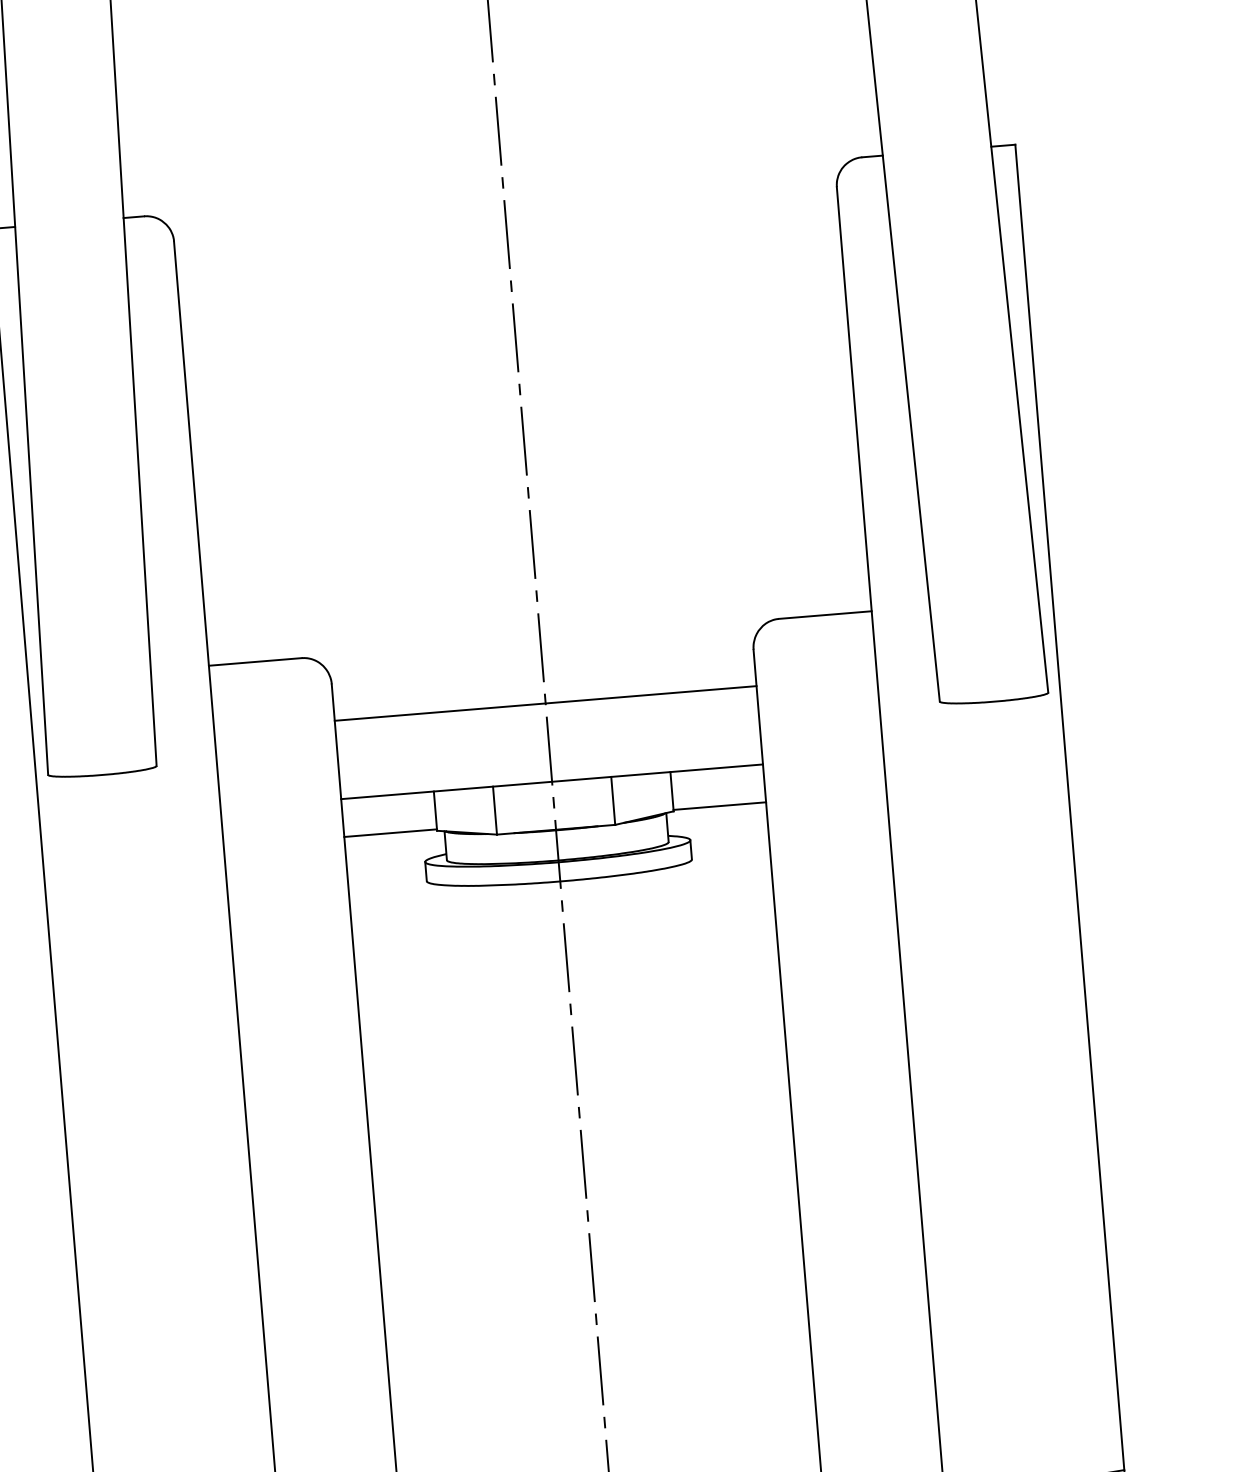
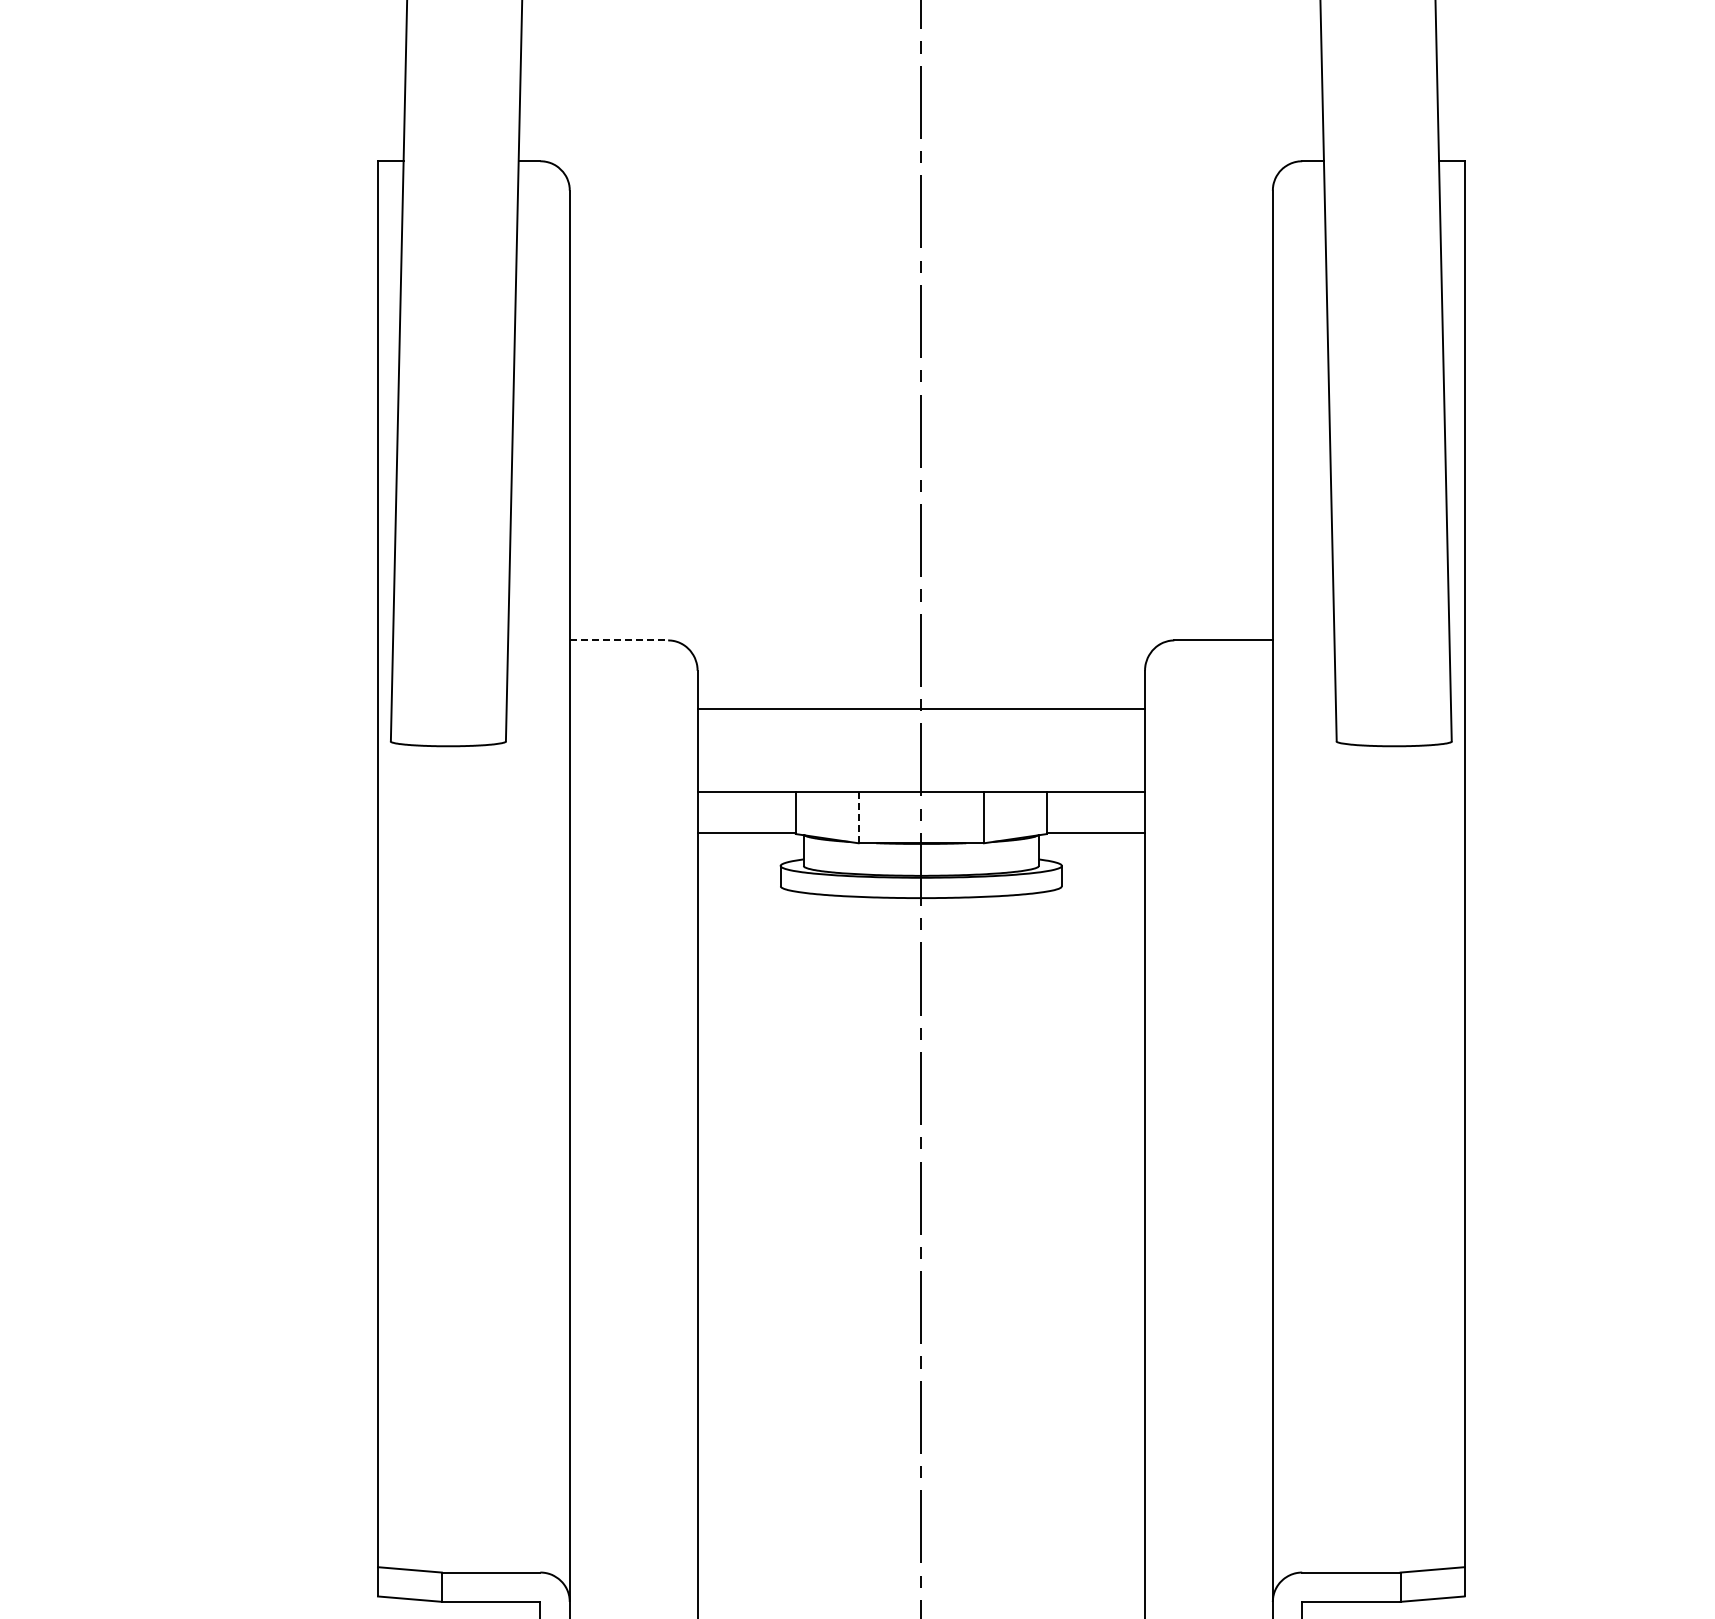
line: (255, 661) -> (619, 640), solid -> dashed
line: (494, 811) -> (858, 818), solid -> dashed

